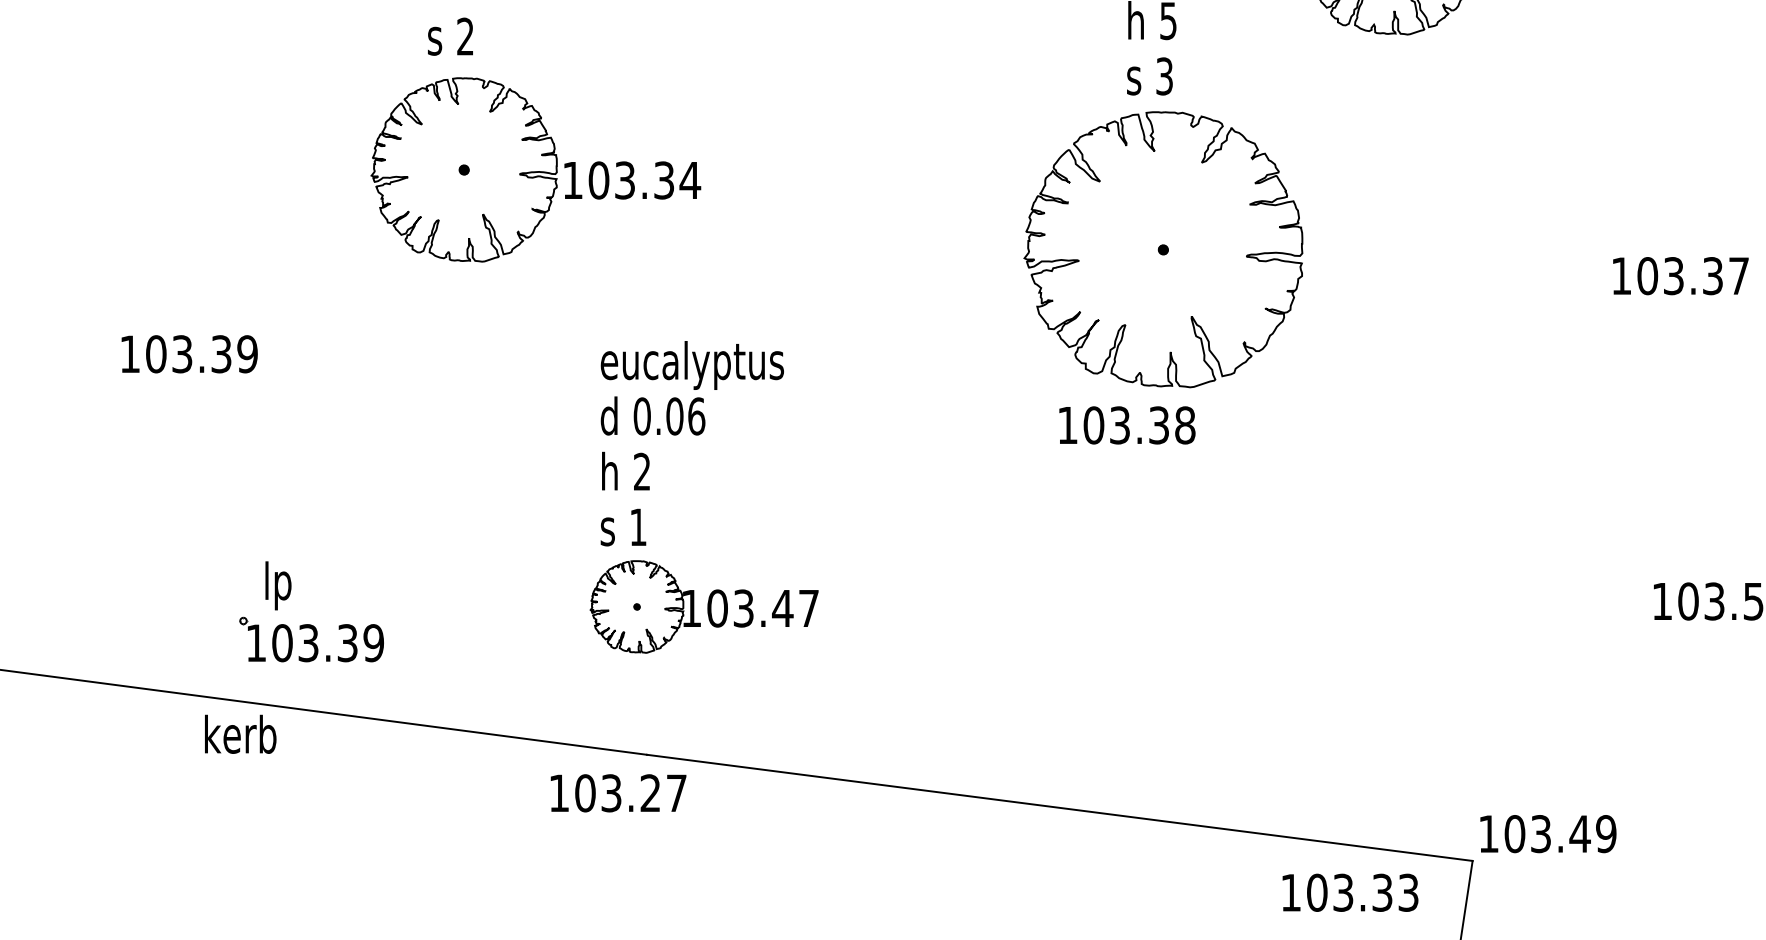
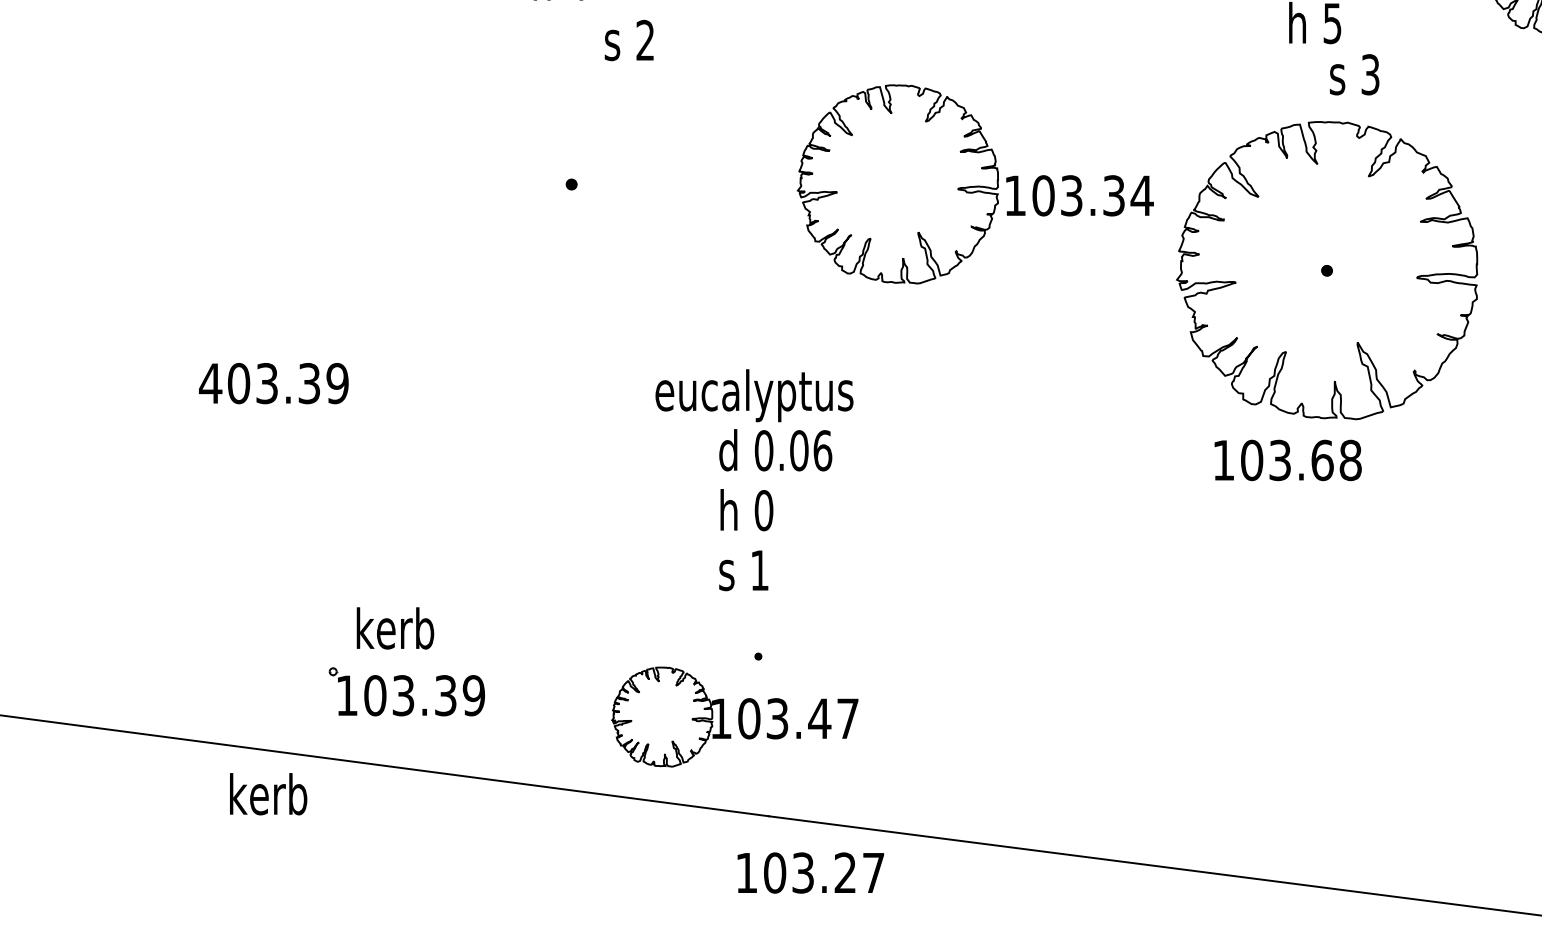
text: (450, 36) -> (629, 40), moved
text: (1149, 76) -> (1354, 74), moved
part: (535, 169) -> (974, 183), moved
text: (129, 353) -> (210, 382), 103.39 -> 403.39
text: (691, 365) -> (753, 395), moved
text: (1159, 425) -> (1322, 460), 103.38 -> 103.68
text: (641, 471) -> (763, 510), 2 -> 0
text: (300, 585) -> (394, 633), lp -> kerb
part: (703, 606) -> (734, 716), moved
text: (240, 733) -> (268, 793), moved
text: (618, 793) -> (810, 873), moved

